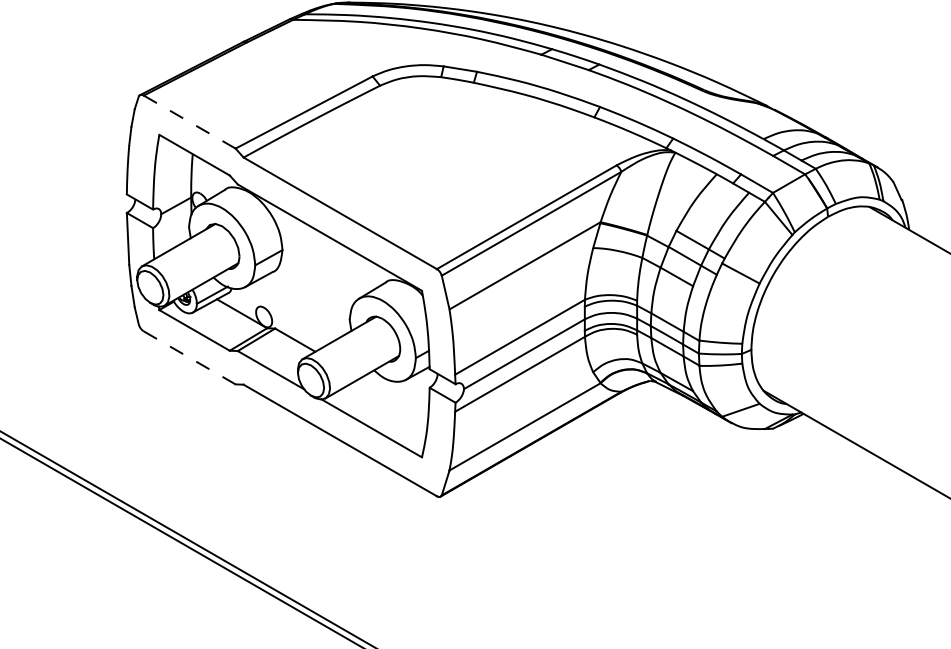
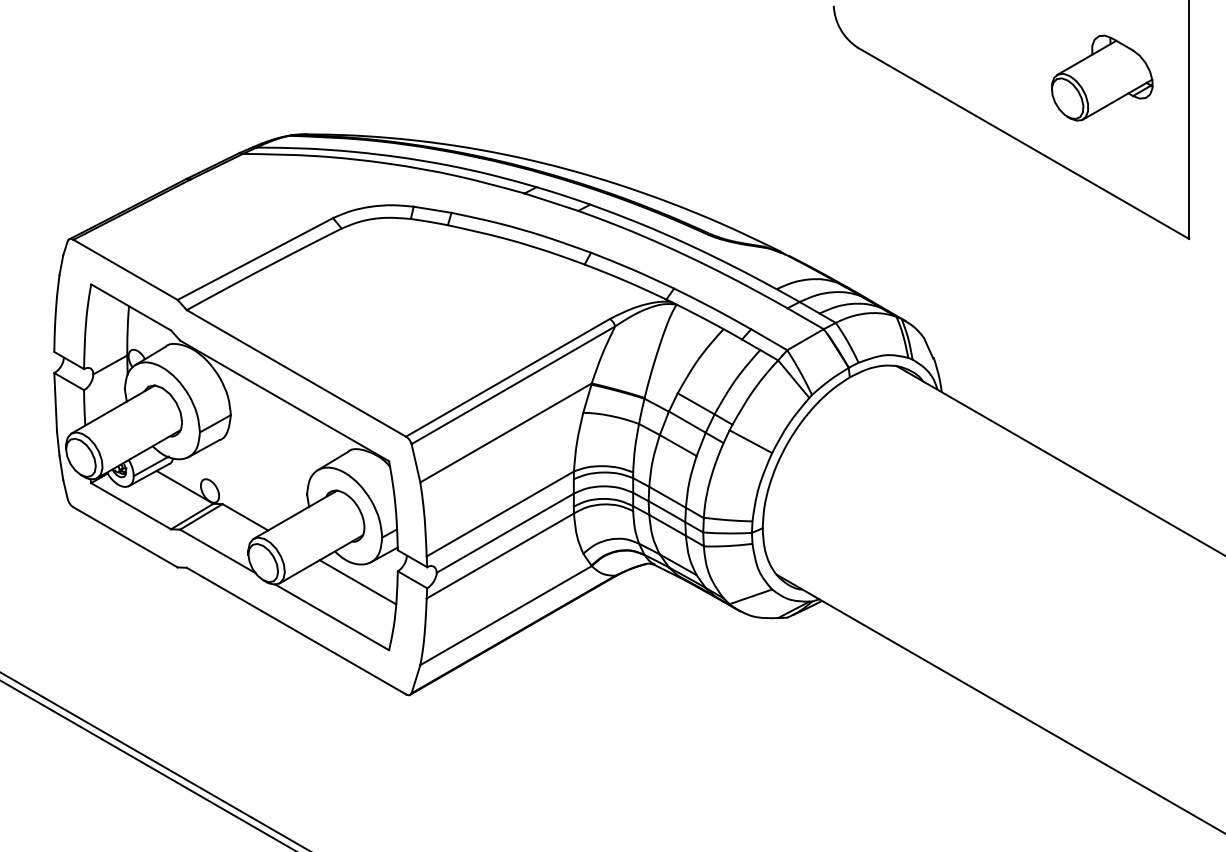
line: (189, 121) -> (125, 269), dashed -> solid
line: (190, 357) -> (126, 537), dashed -> solid
line: (394, 397) -> (357, 582), added

